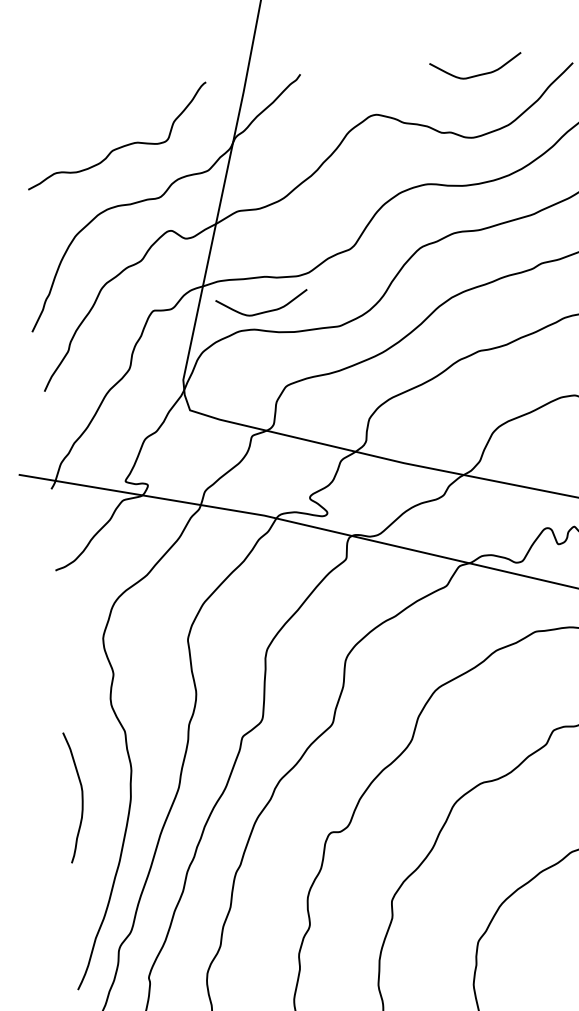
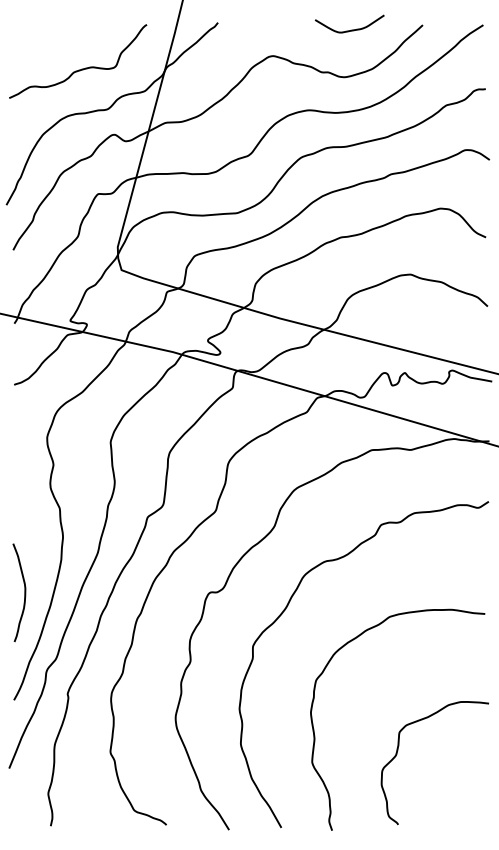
curve: (264, 310) -> (181, 198), removed
curve: (81, 796) -> (24, 592), moved

